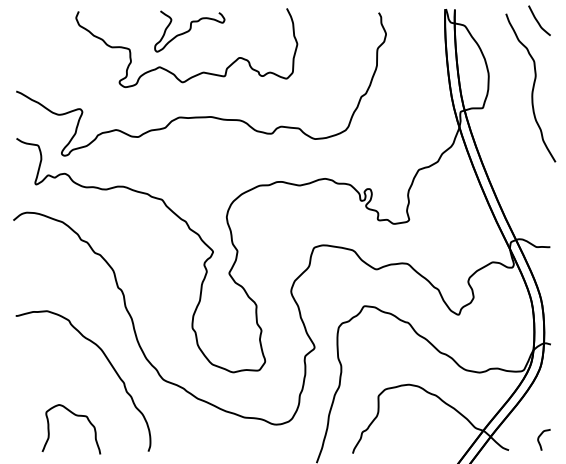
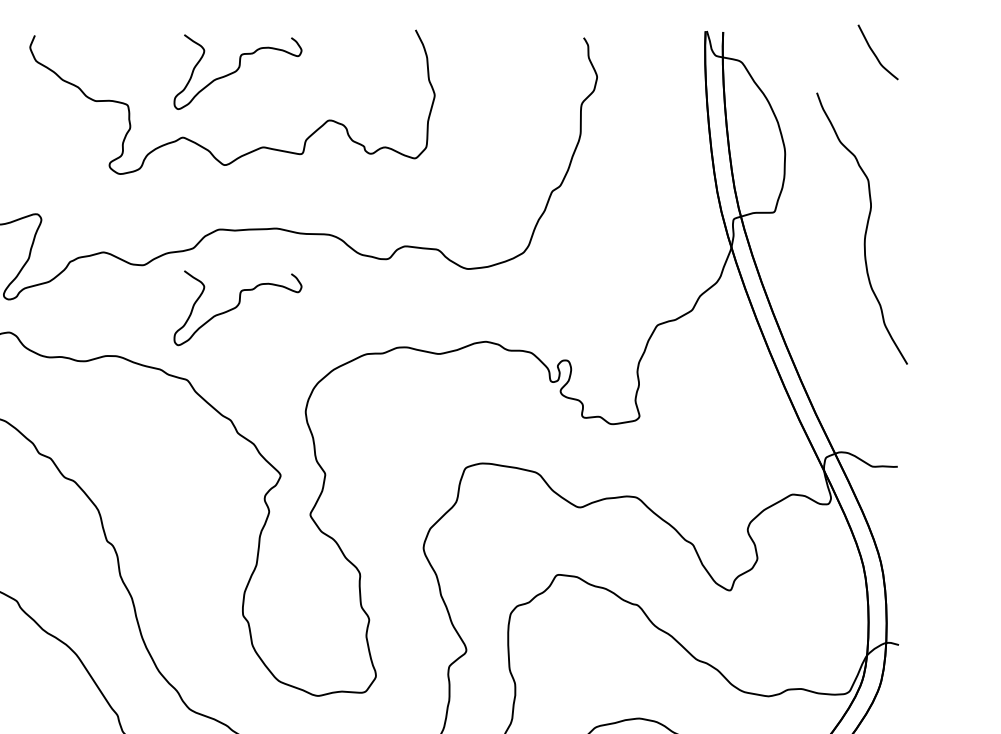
curve: (532, 87) -> (865, 227), moved
curve: (189, 160) -> (237, 308), added

